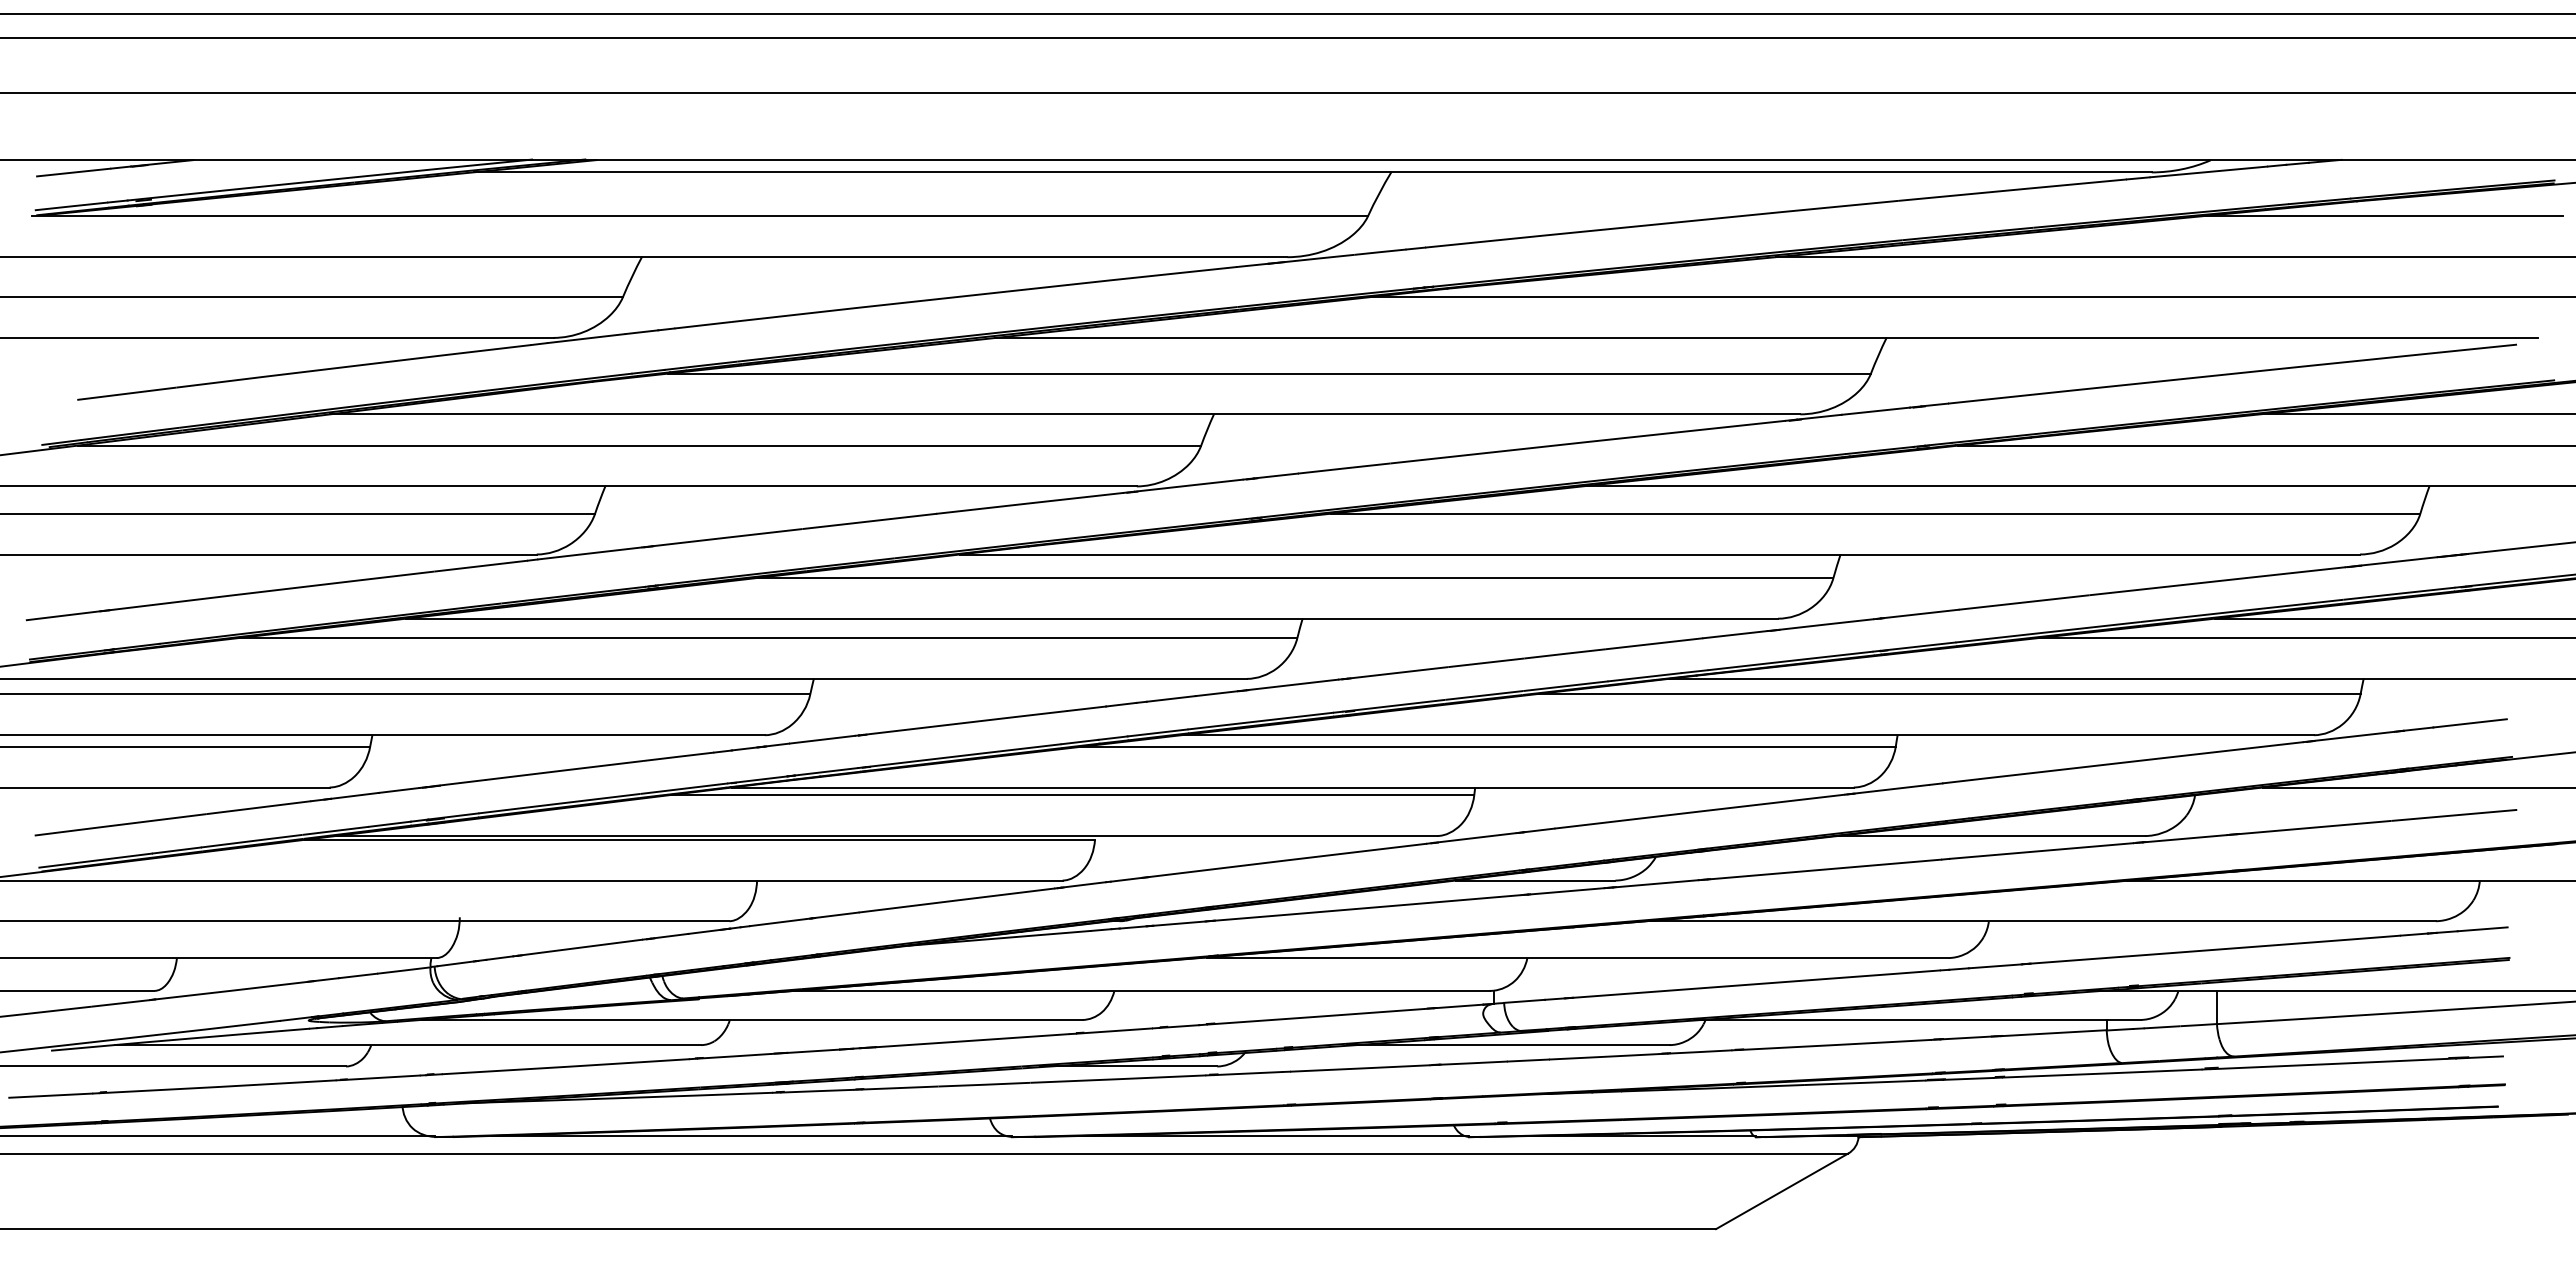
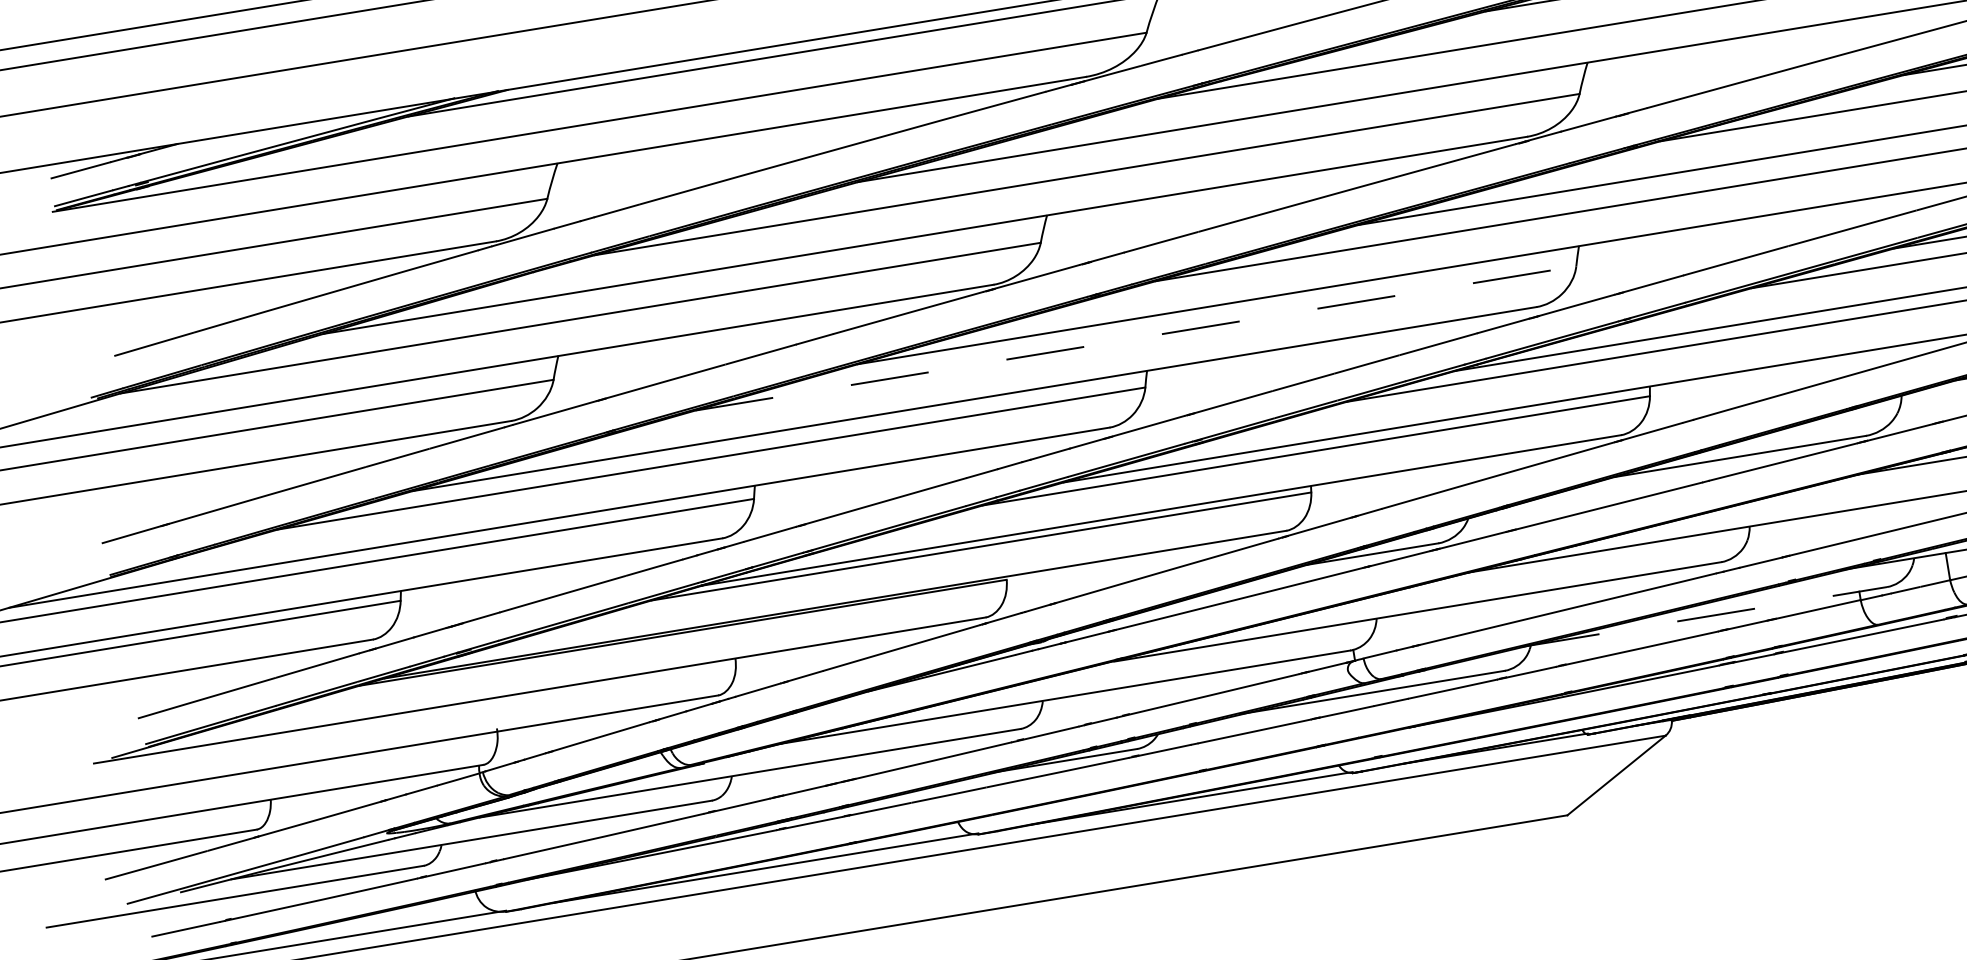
line: (1295, 577) -> (1135, 338), solid -> dashed
line: (1918, 1019) -> (1705, 616), solid -> dashed

